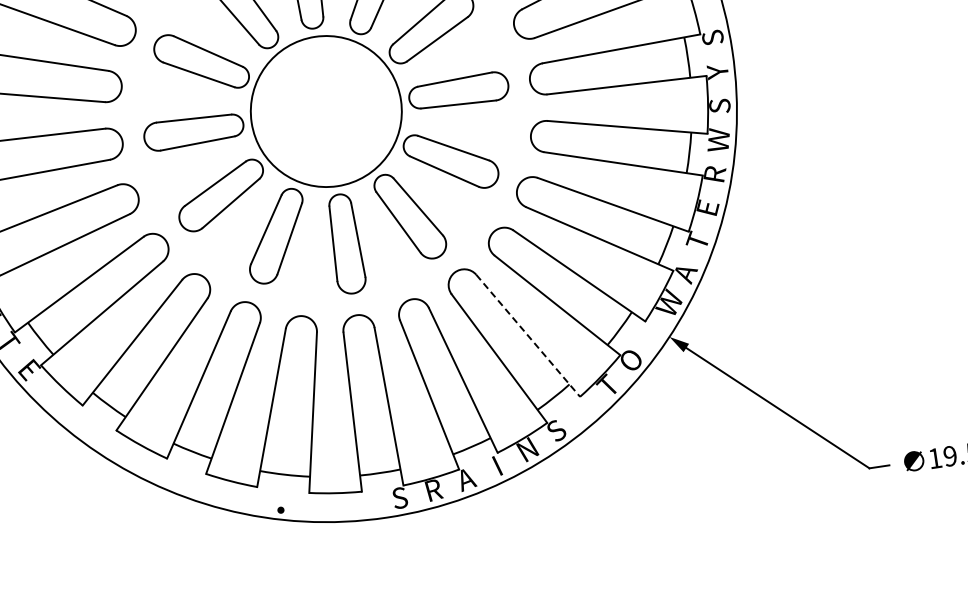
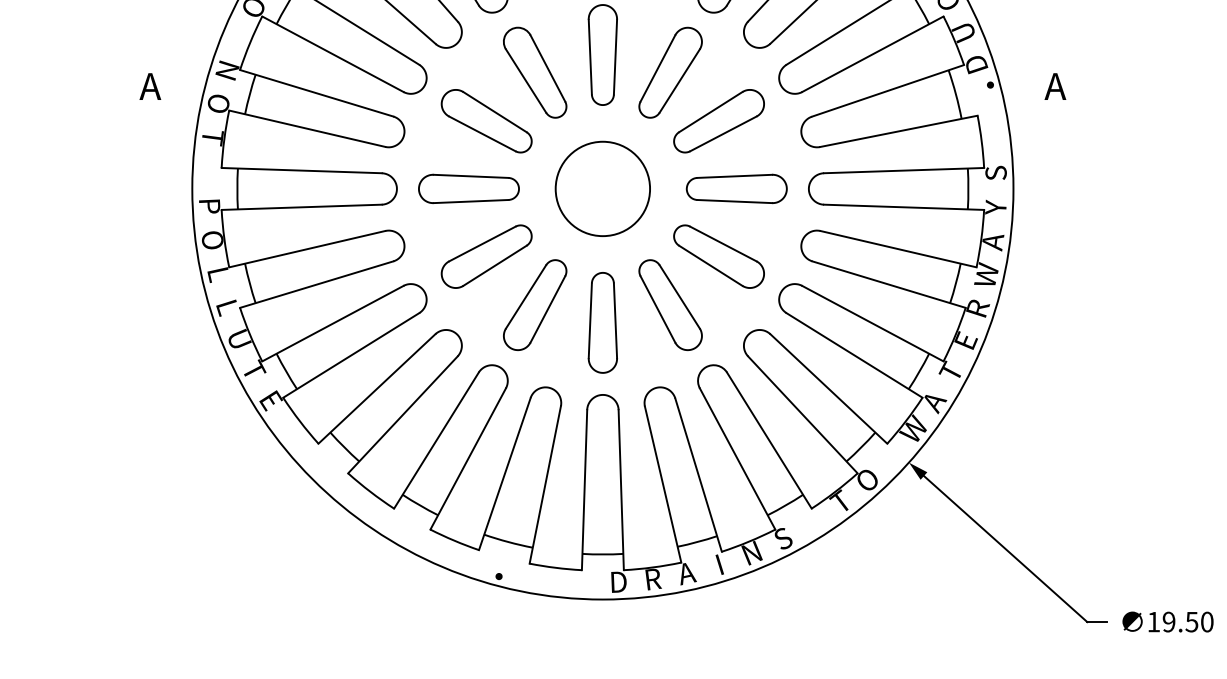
text: (720, 106) -> (993, 242), S -> A
circle: (325, 111) -> (602, 188), size x0.62
line: (528, 336) -> (769, 441), dashed -> solid
text: (399, 497) -> (618, 581), S -> D

